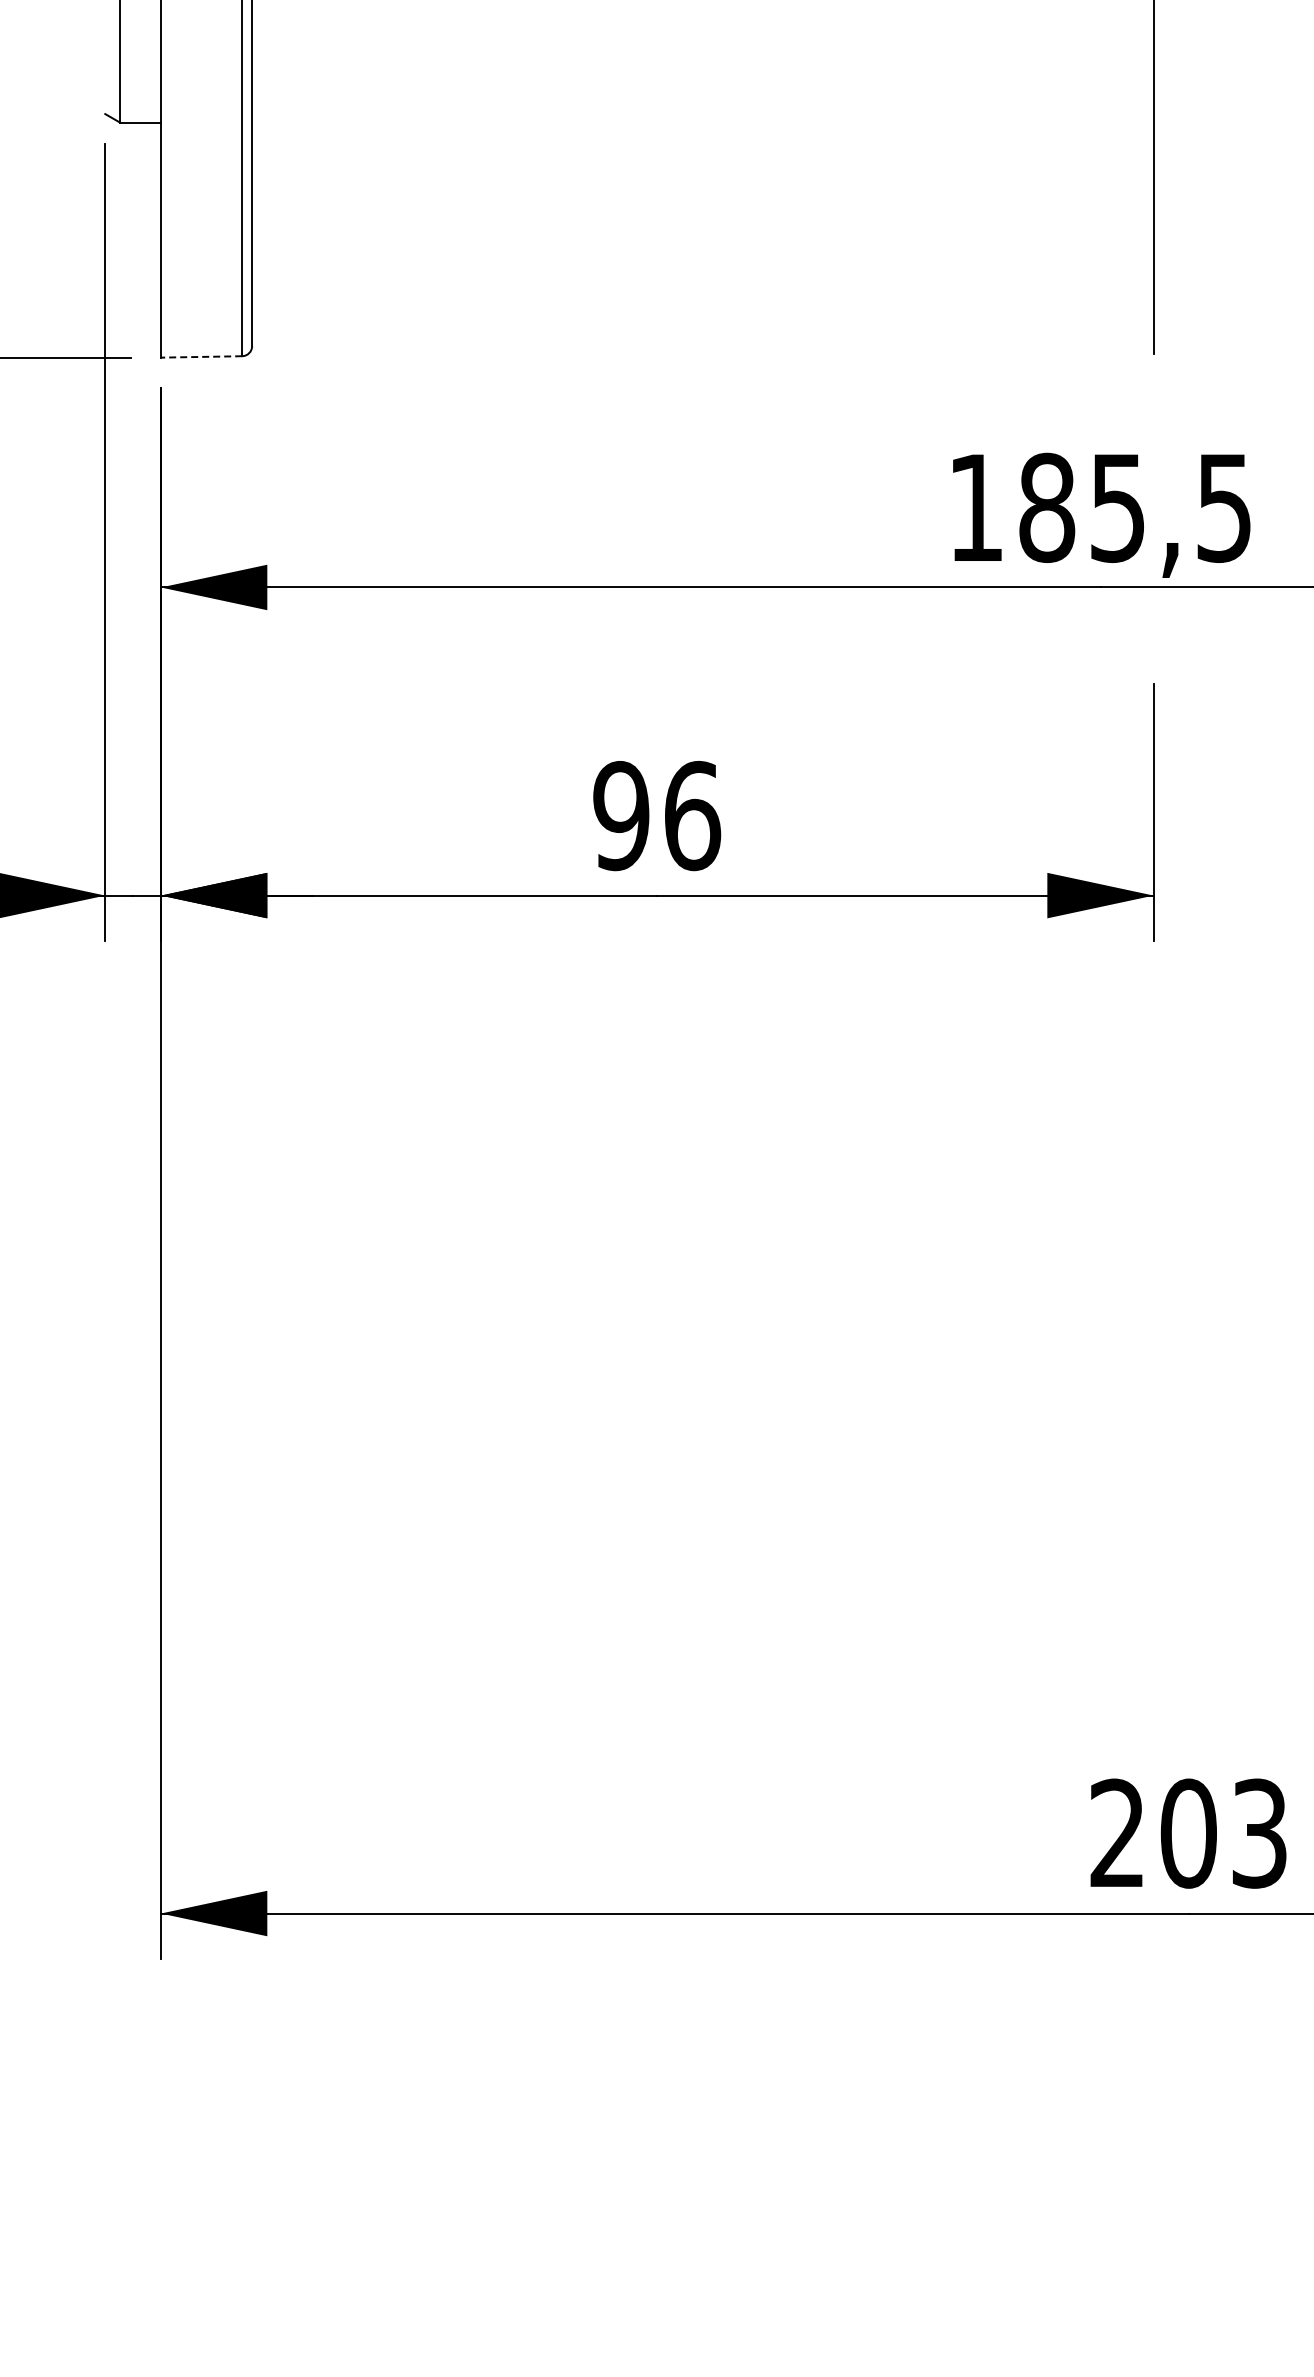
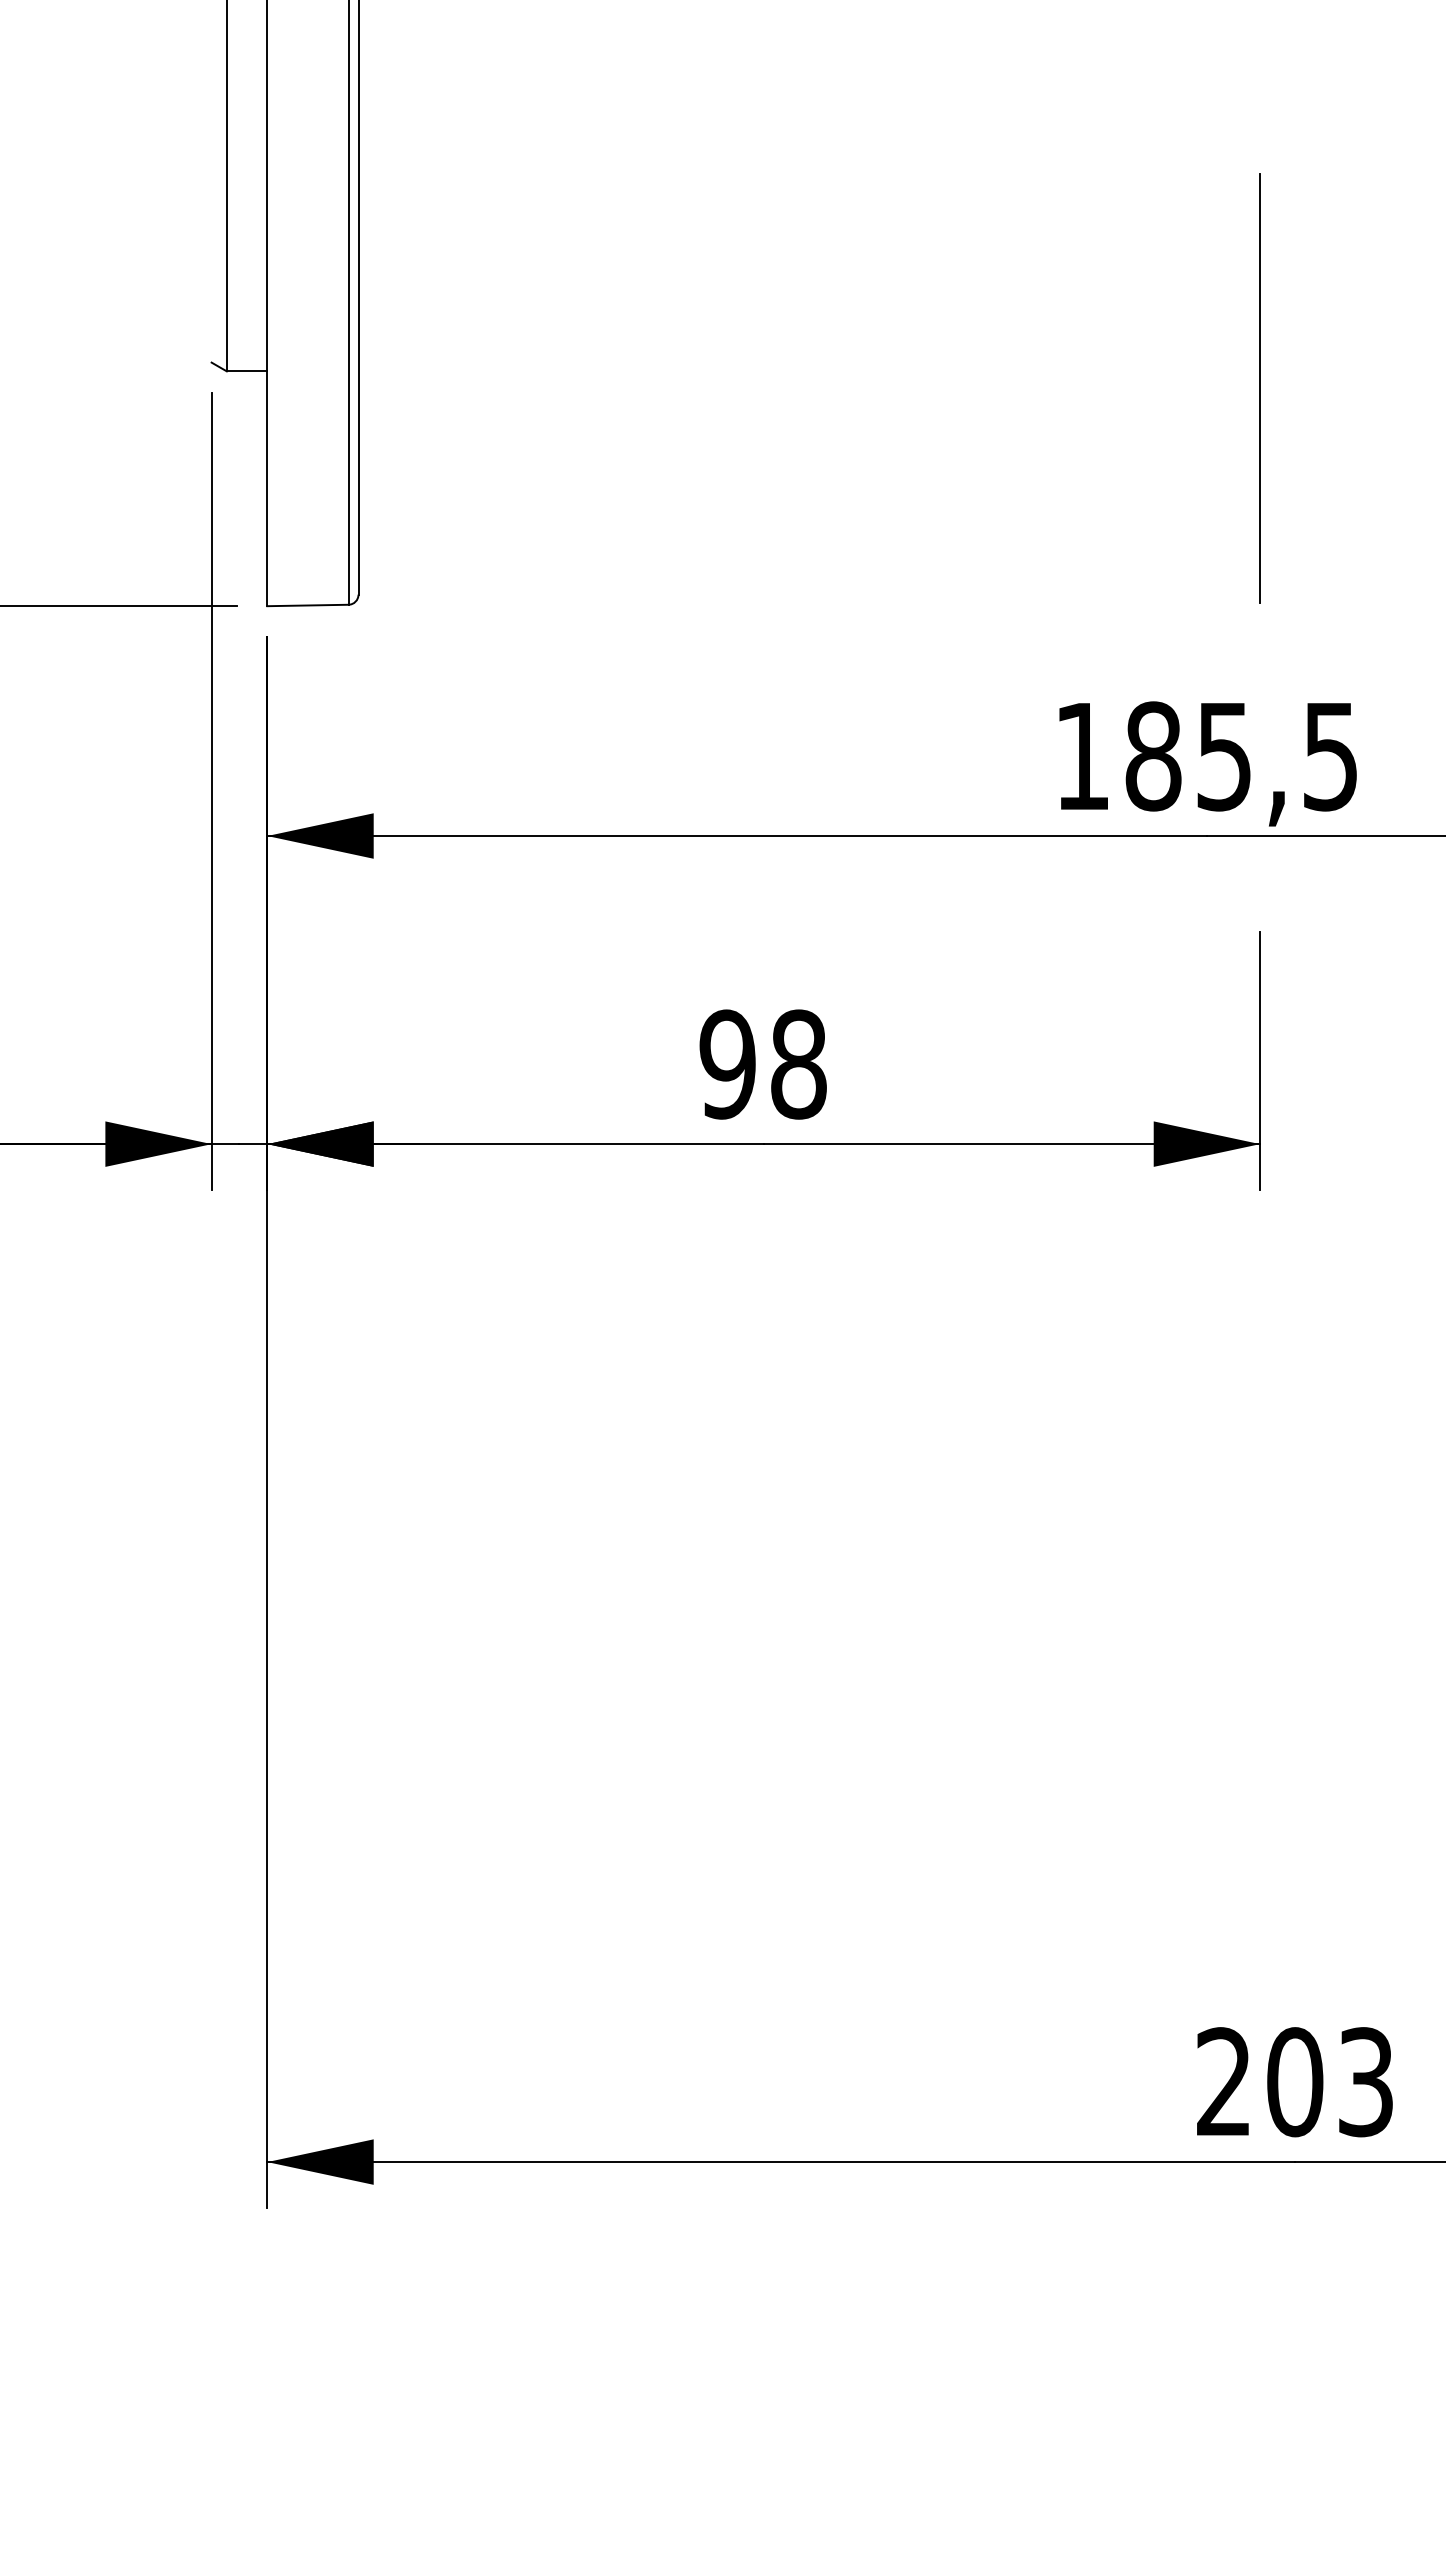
line: (201, 356) -> (307, 605), dashed -> solid
text: (693, 815) -> (799, 1064), 96 -> 98

